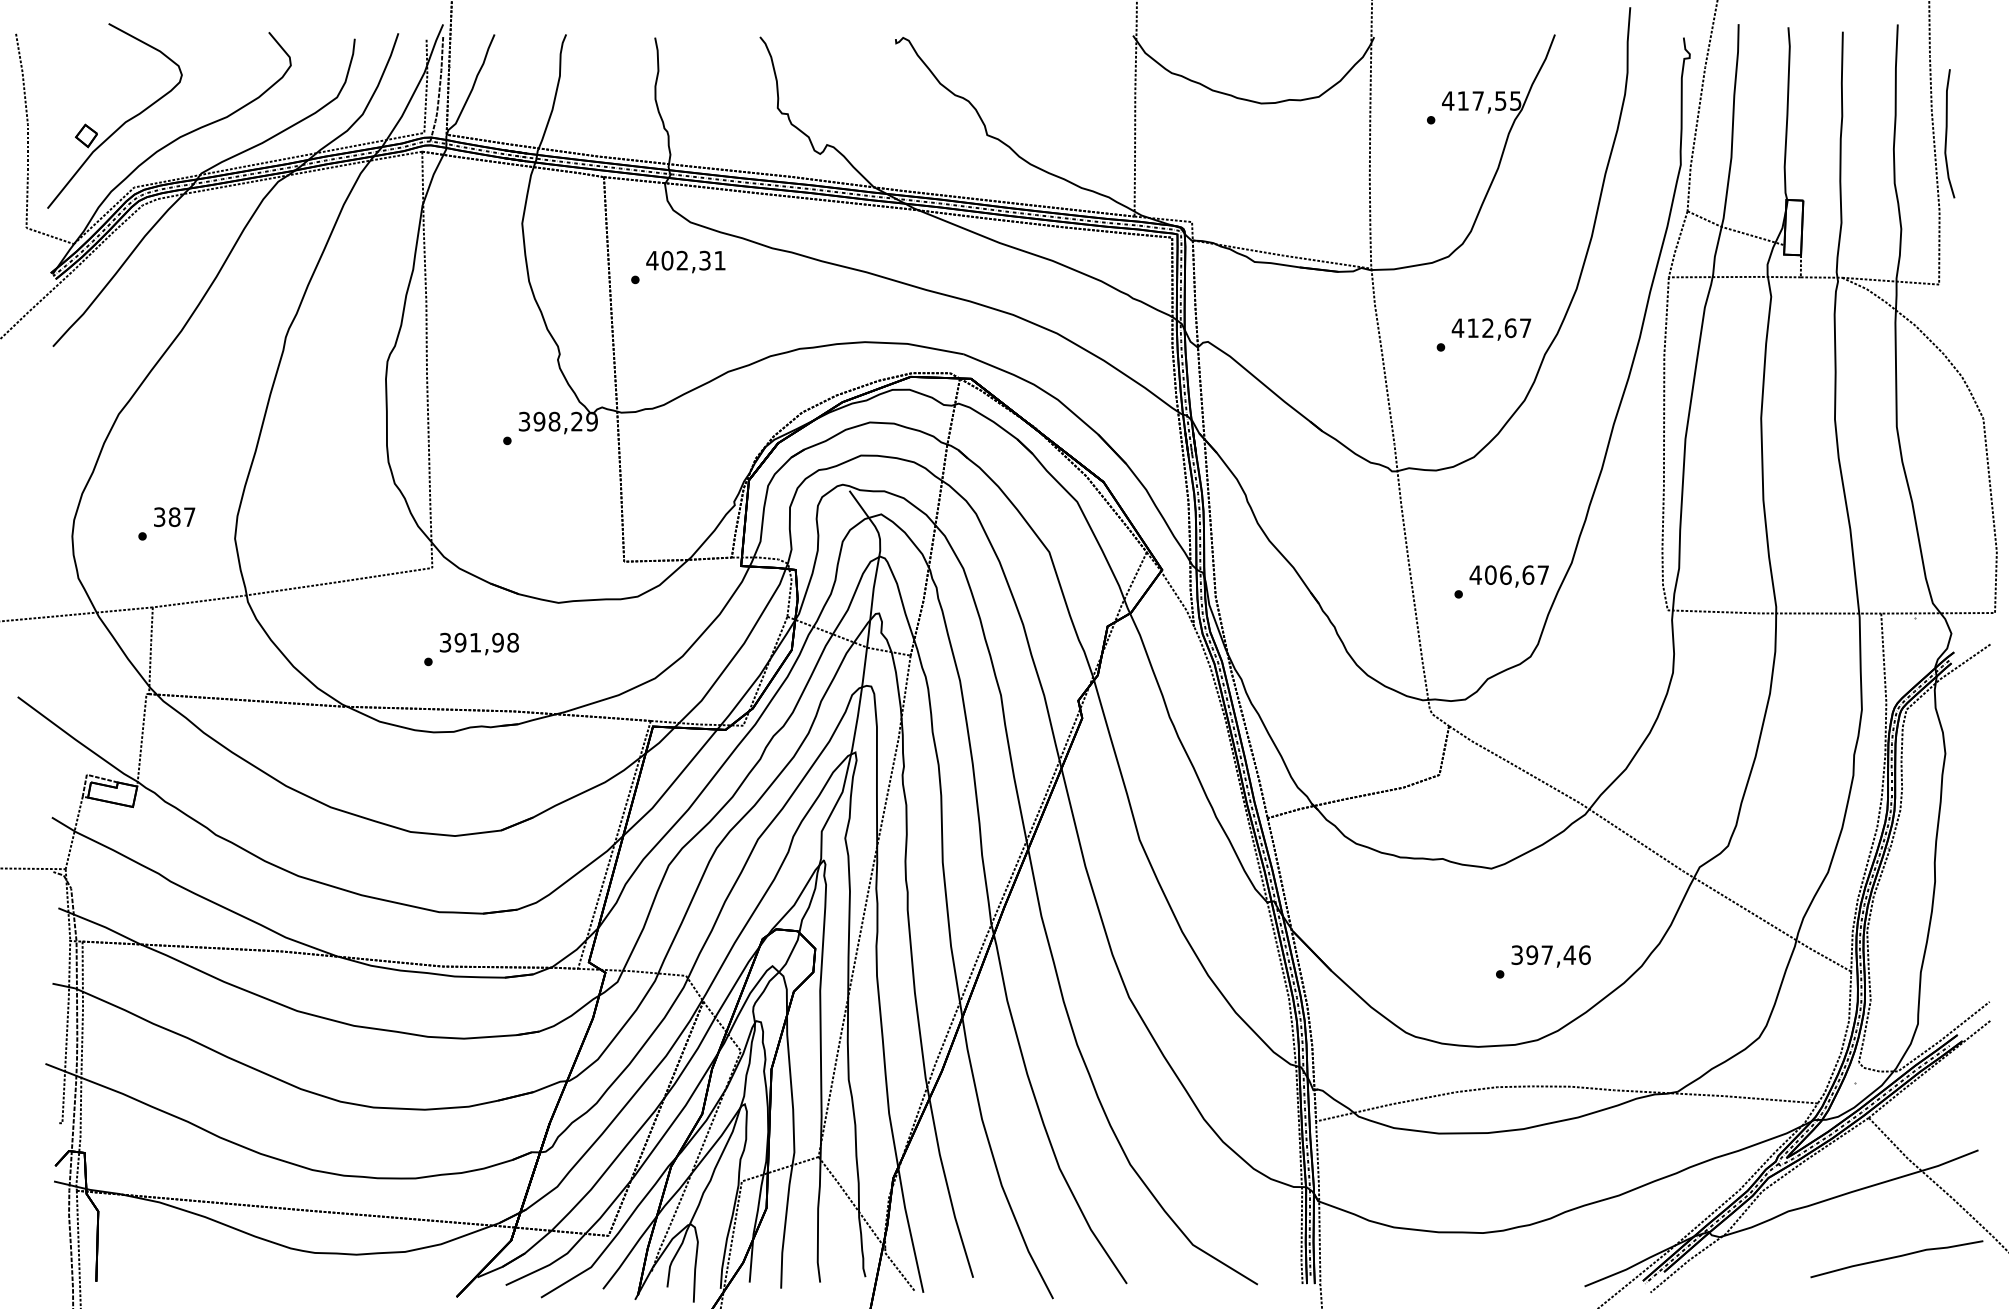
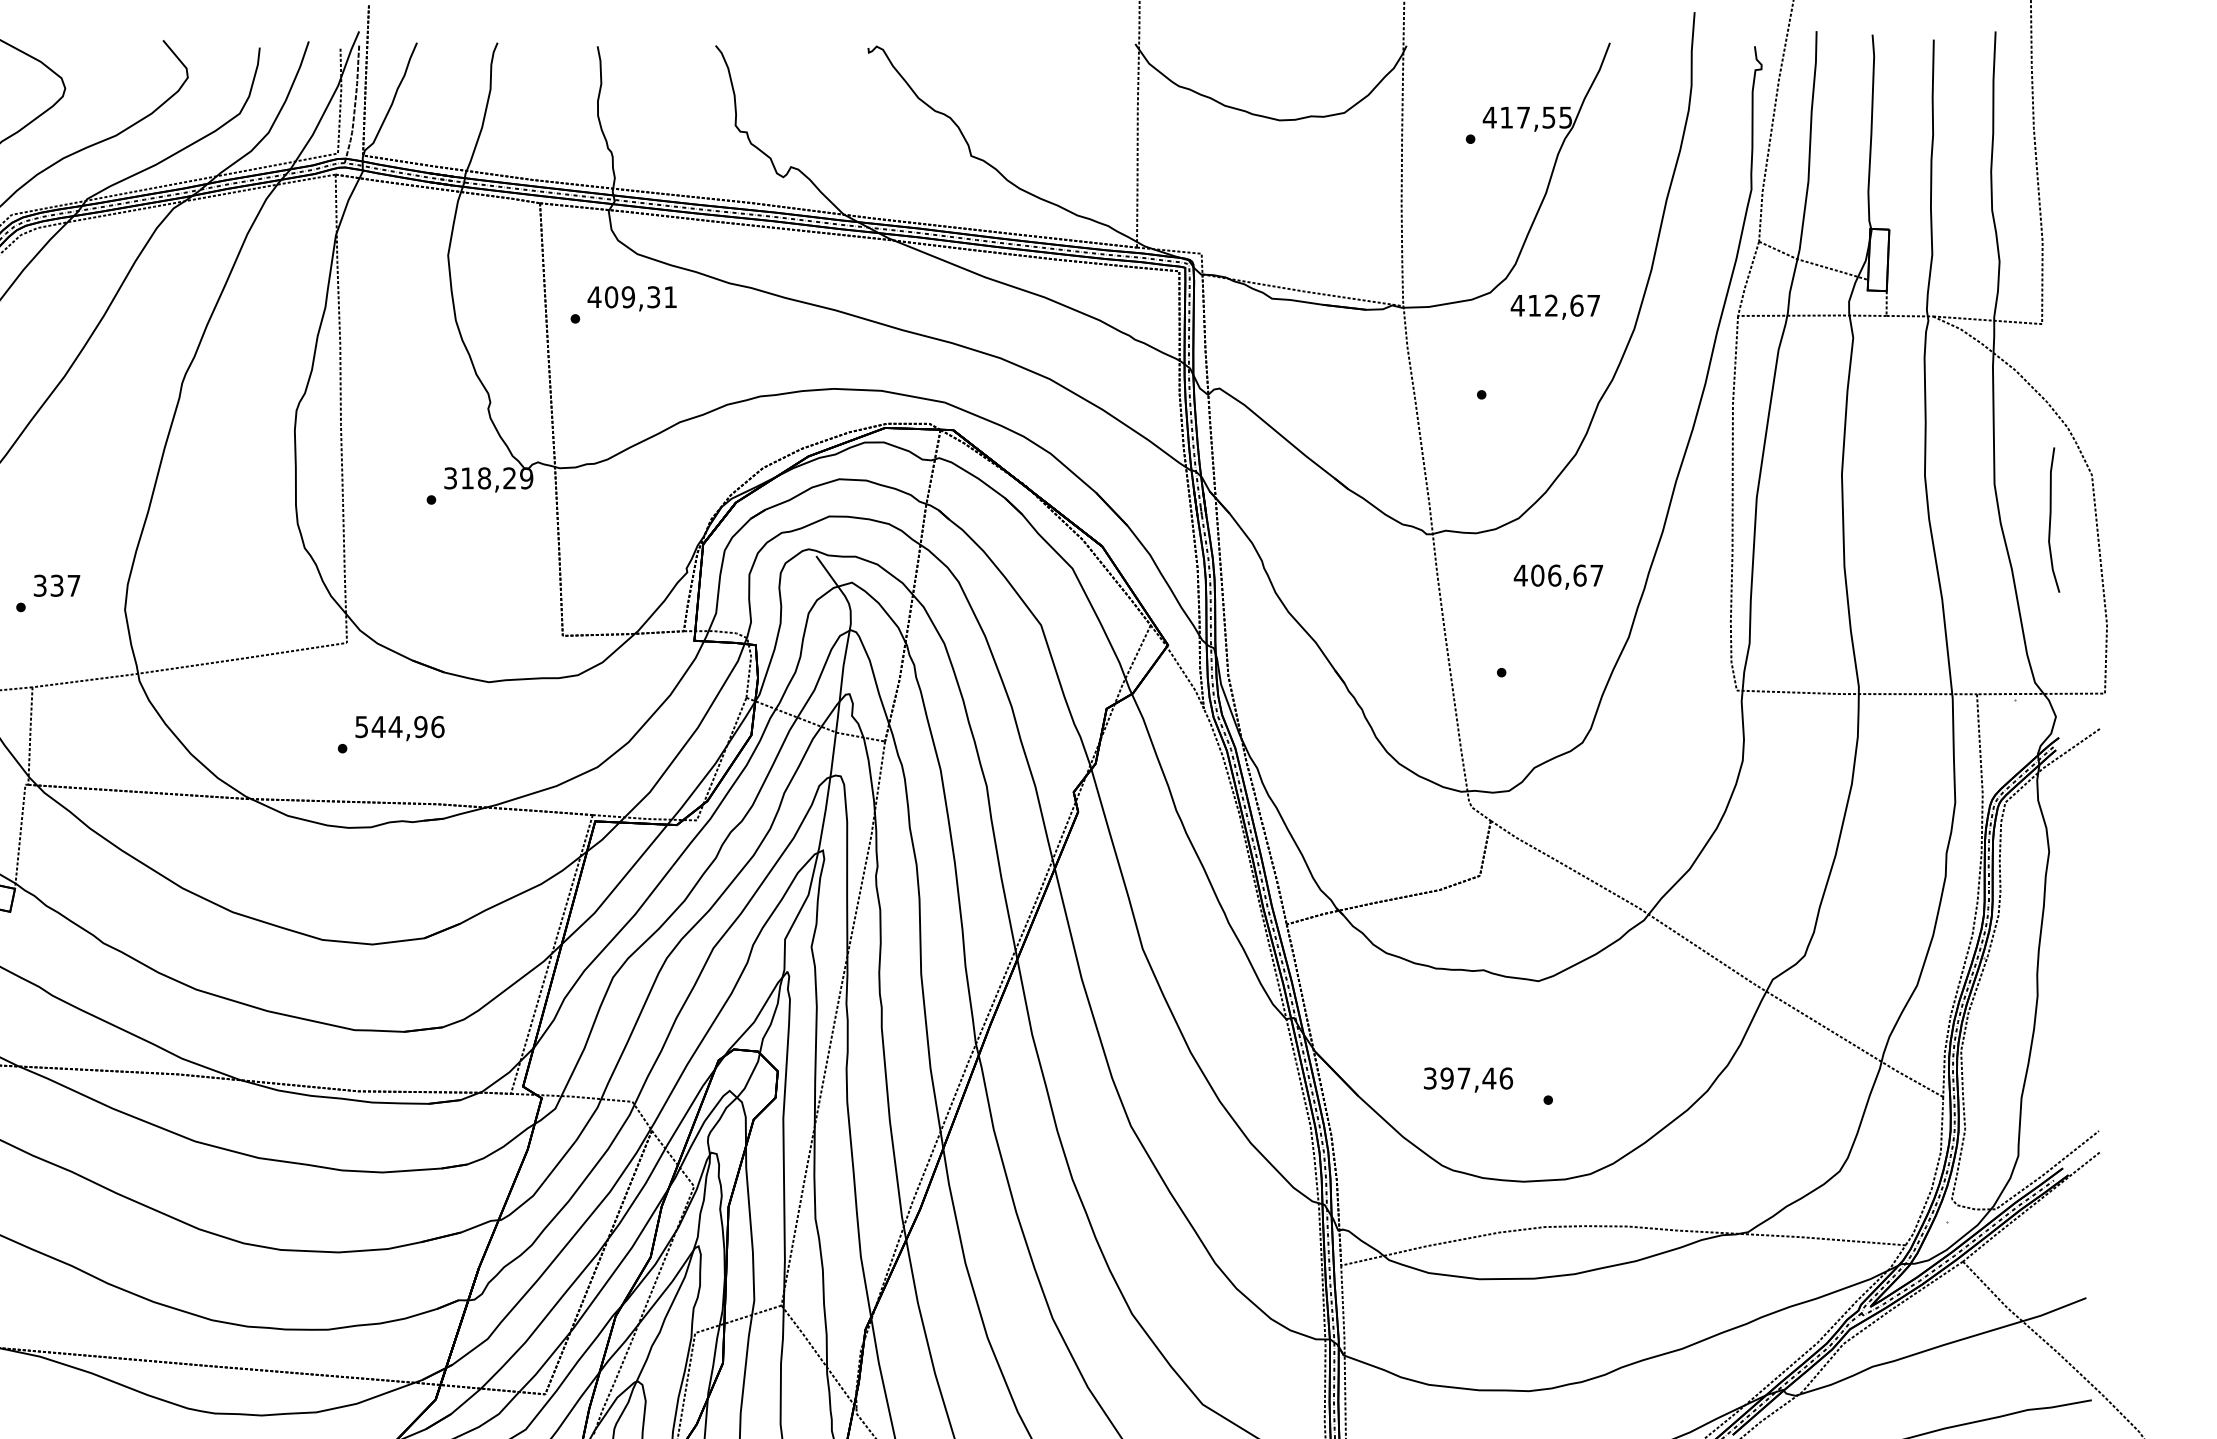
curve: (1947, 133) -> (2051, 519), moved
text: (682, 260) -> (628, 297), 402,31 -> 409,31
text: (1491, 329) -> (1555, 307), moved
text: (539, 421) -> (467, 478), 398,29 -> 318,29
text: (174, 516) -> (56, 585), 387 -> 337
text: (1508, 576) -> (1557, 577), moved
text: (479, 642) -> (400, 726), 391,98 -> 544,96
text: (1550, 956) -> (1467, 1080), moved

